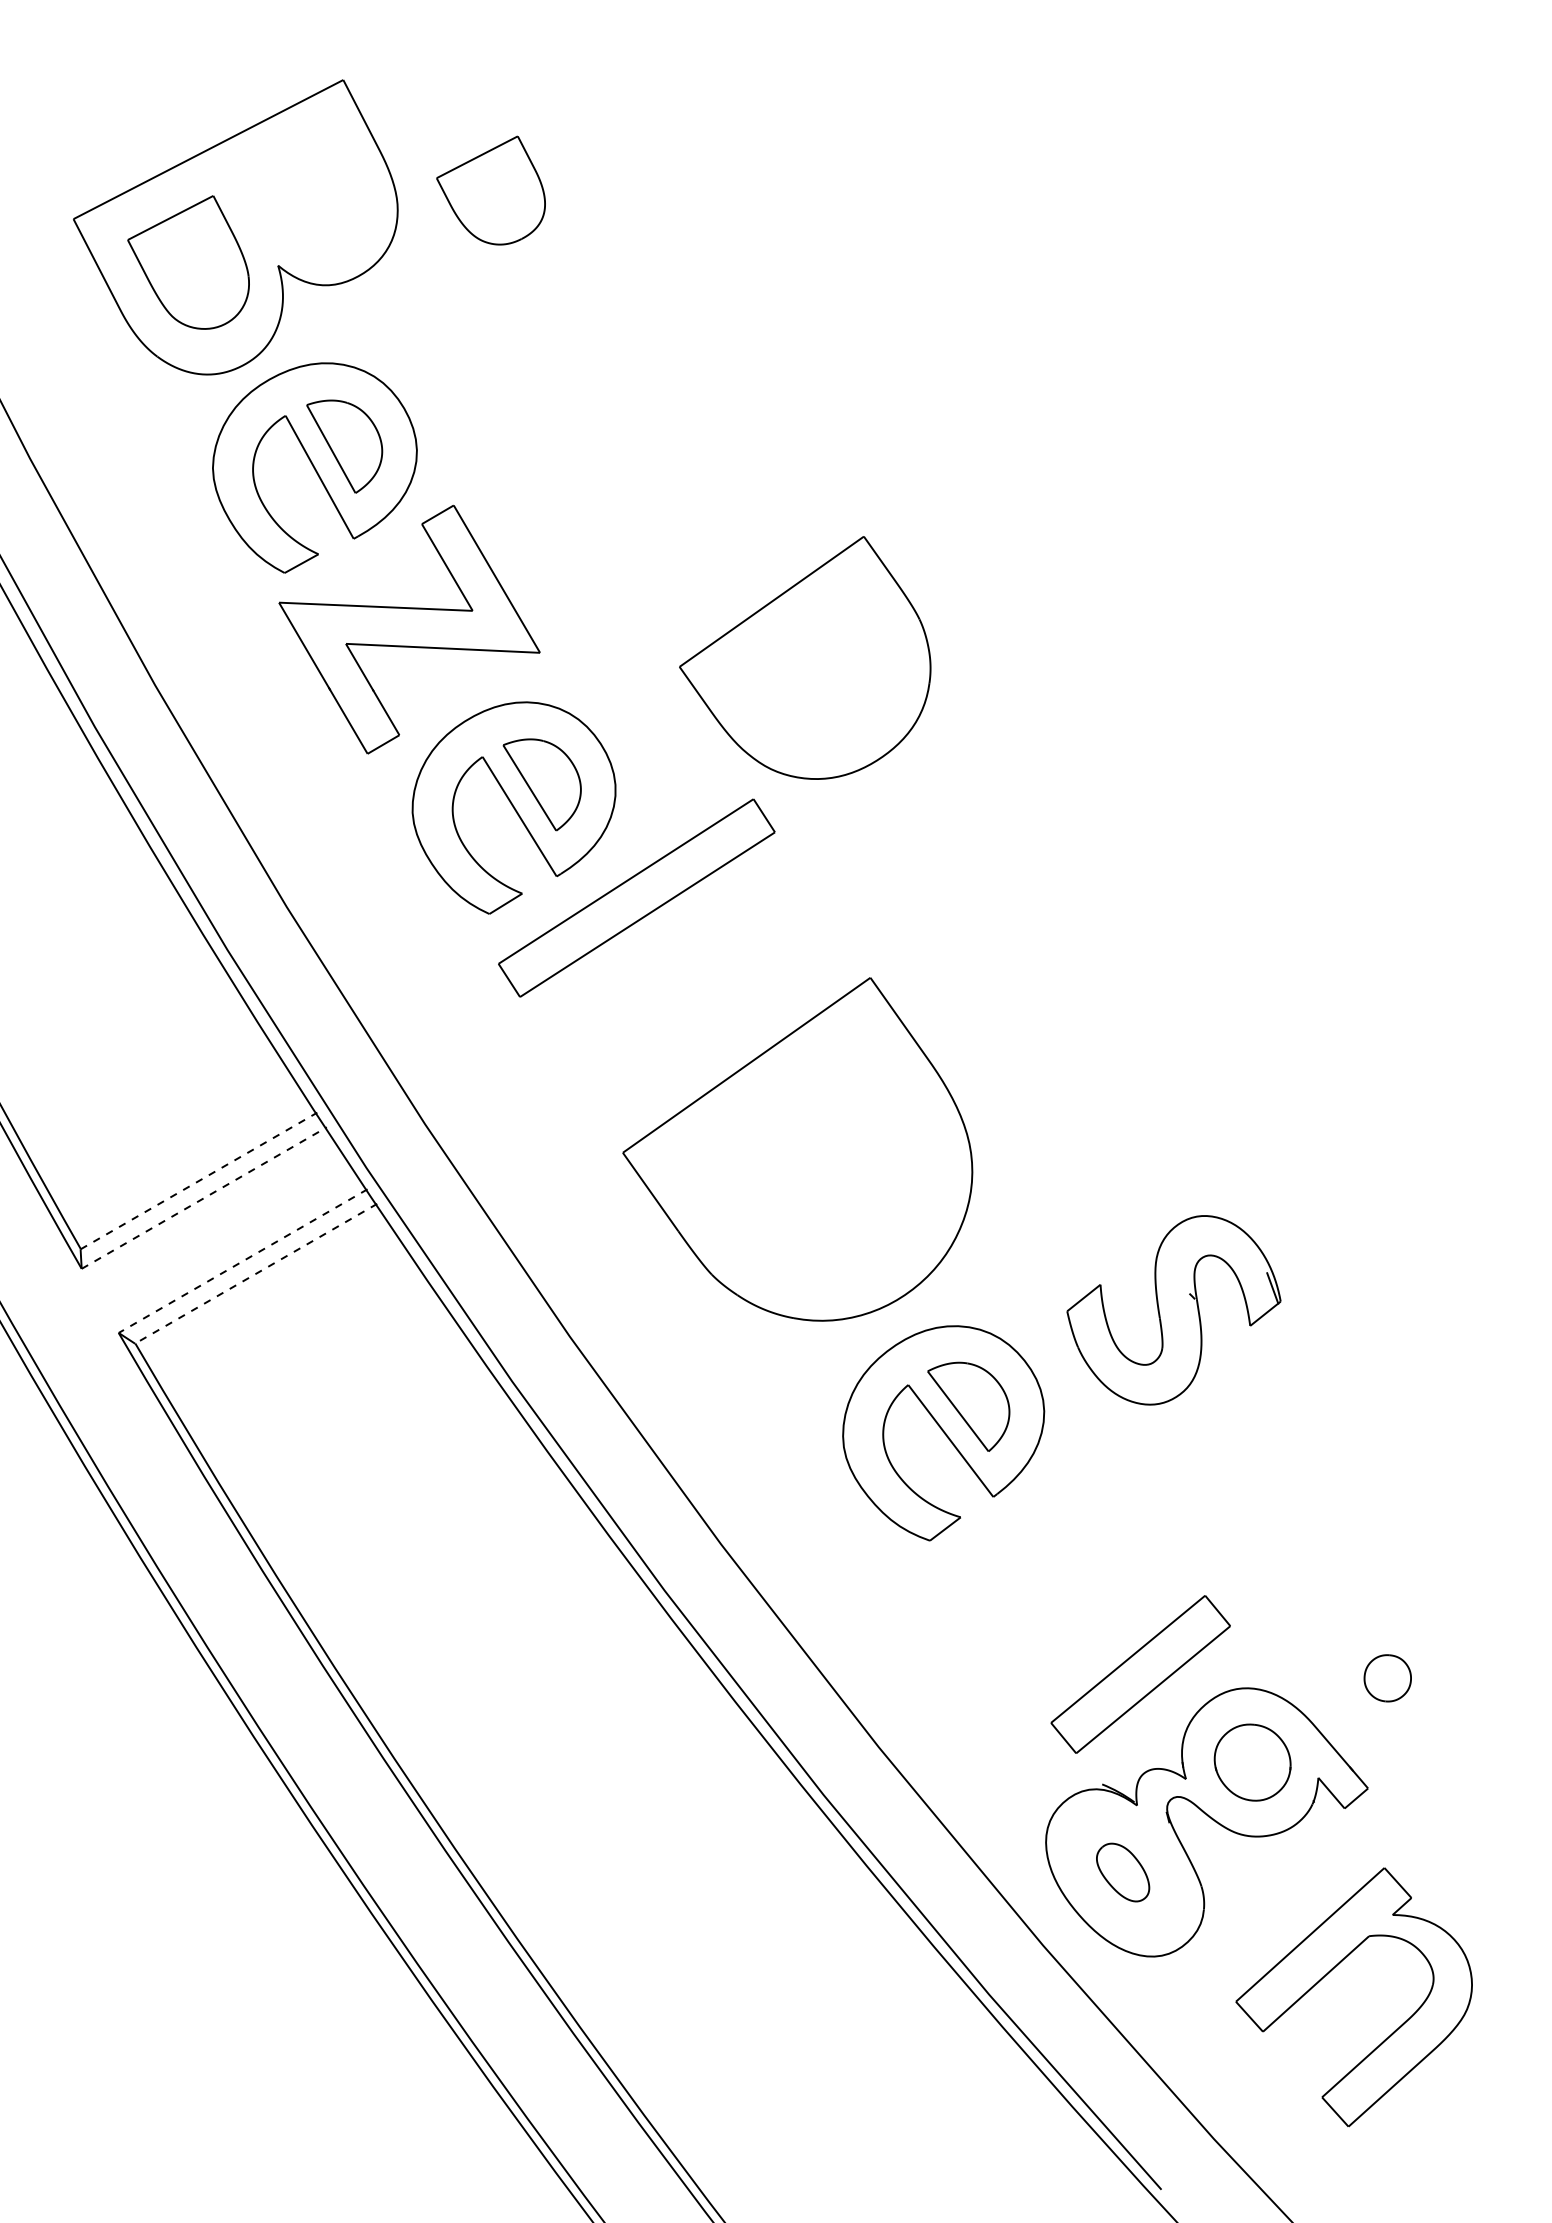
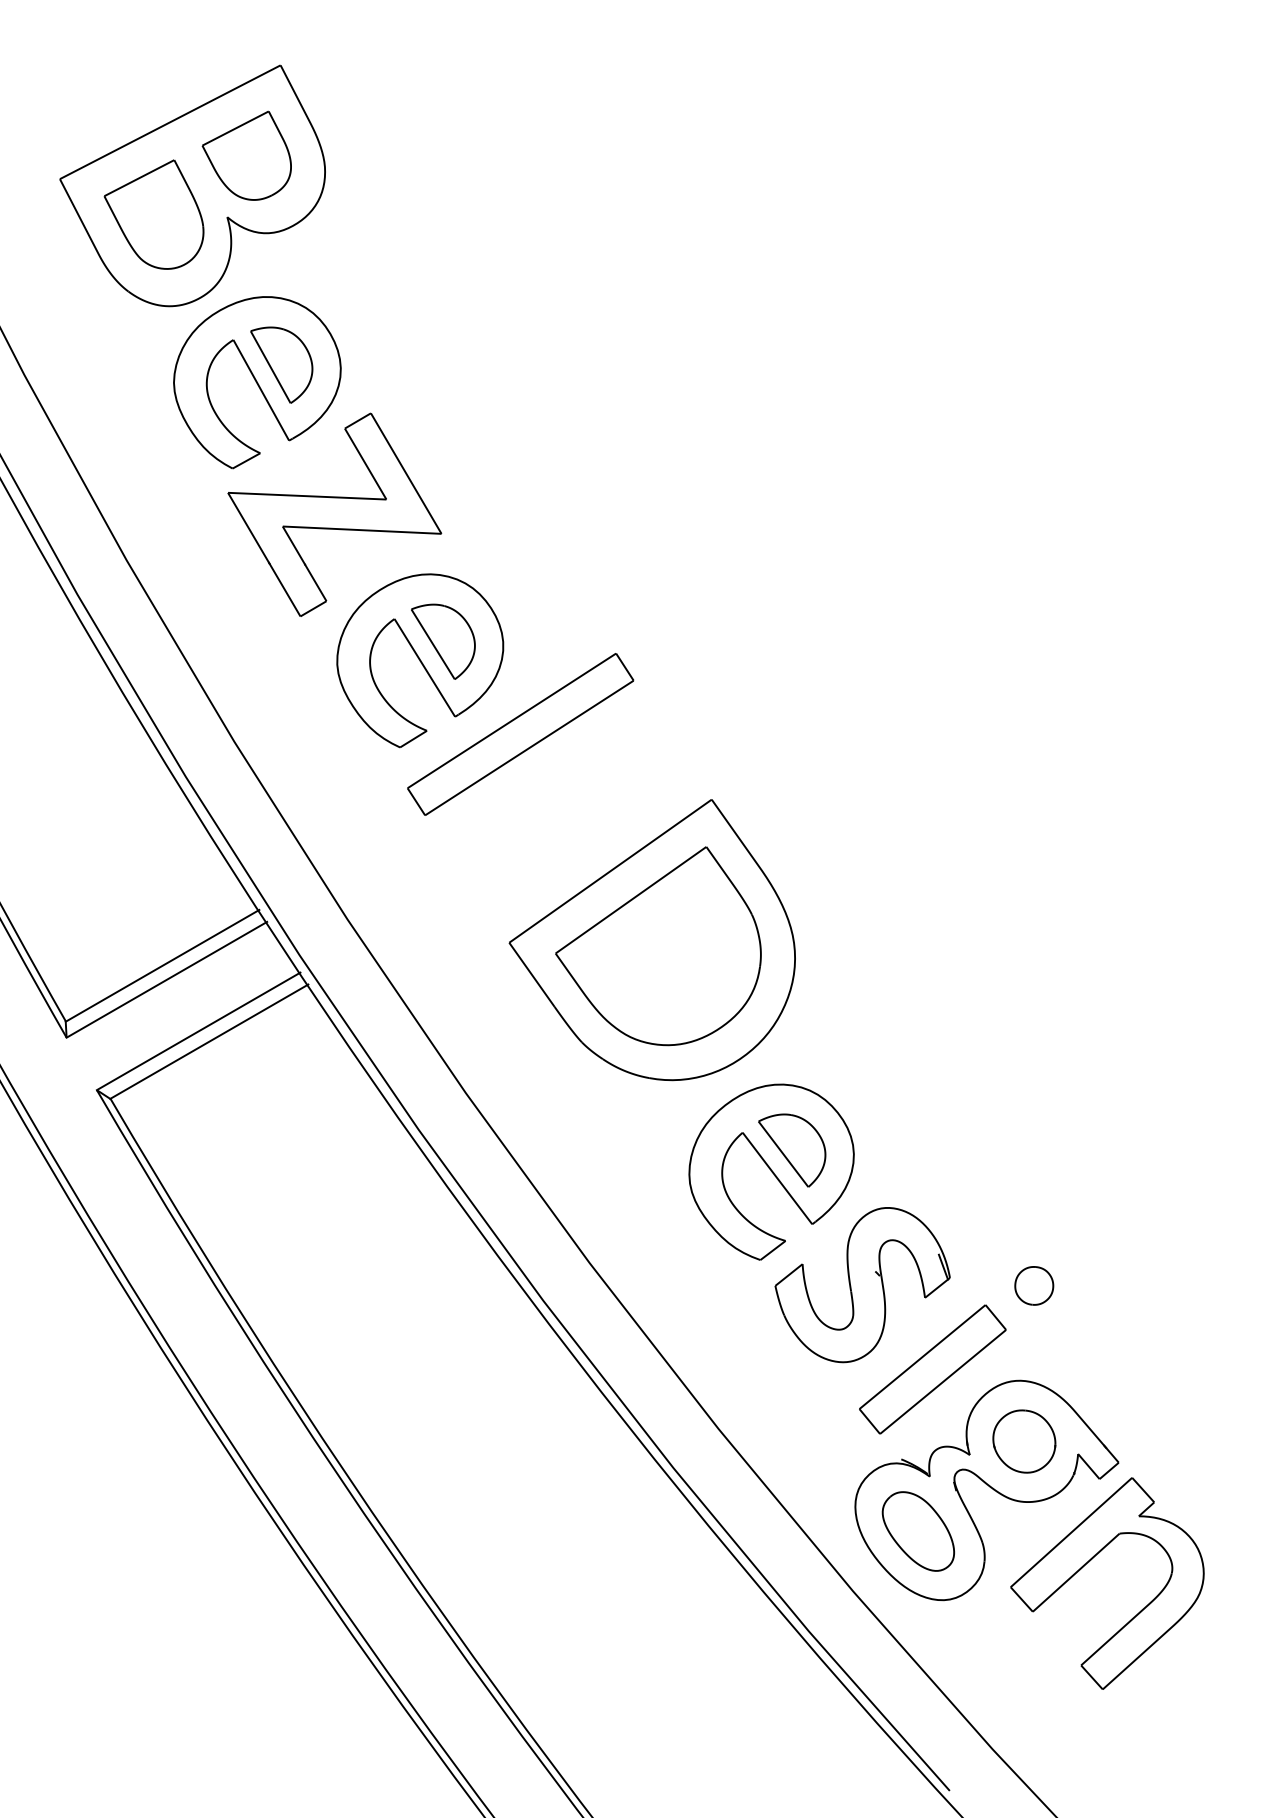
part: (490, 190) -> (246, 155), moved
part: (805, 657) -> (658, 945), moved
line: (198, 1180) -> (162, 965), dashed -> solid
line: (204, 1198) -> (167, 980), dashed -> solid
line: (243, 1261) -> (198, 1031), dashed -> solid
line: (256, 1273) -> (209, 1041), dashed -> solid
part: (1173, 1310) -> (862, 1285), moved
part: (1387, 1678) -> (1034, 1286), moved
part: (1122, 1872) -> (917, 1531), size x1.67
part: (1329, 1973) -> (1087, 1564), moved

